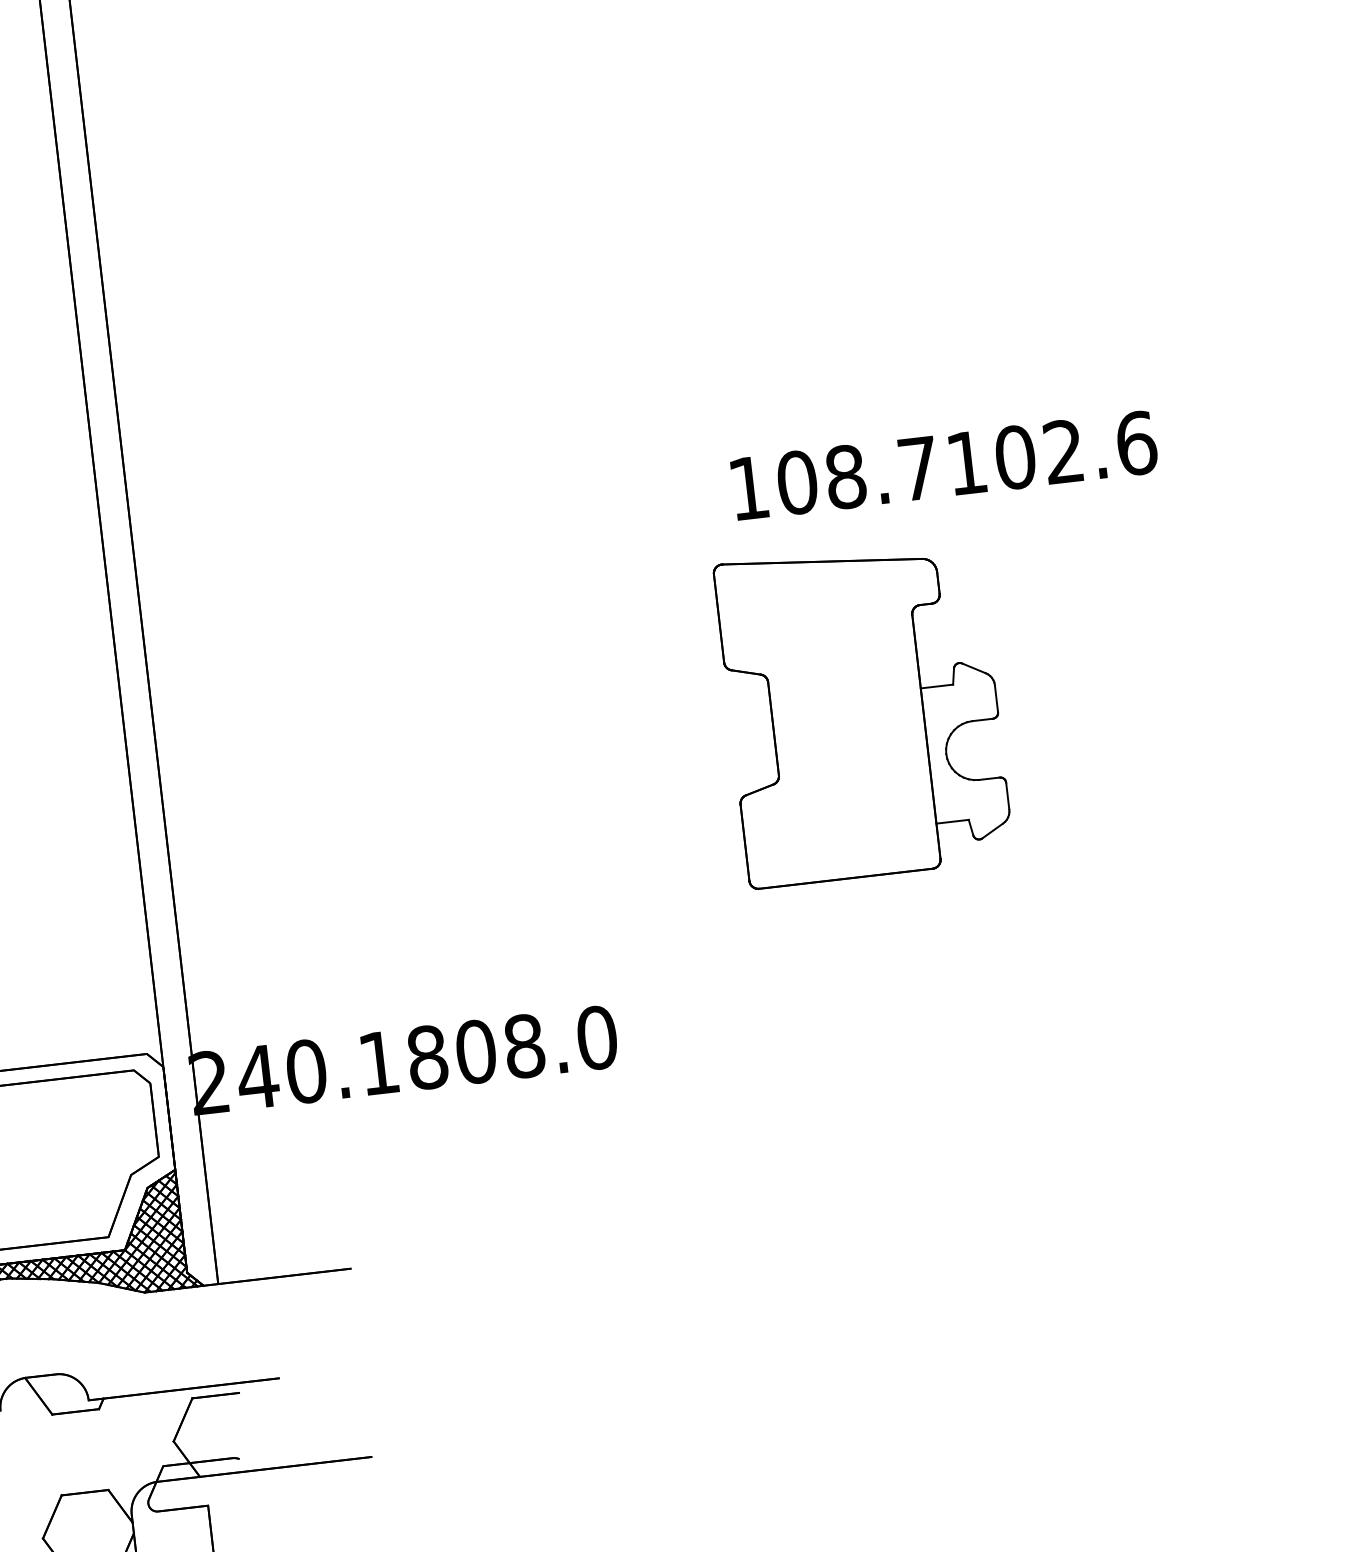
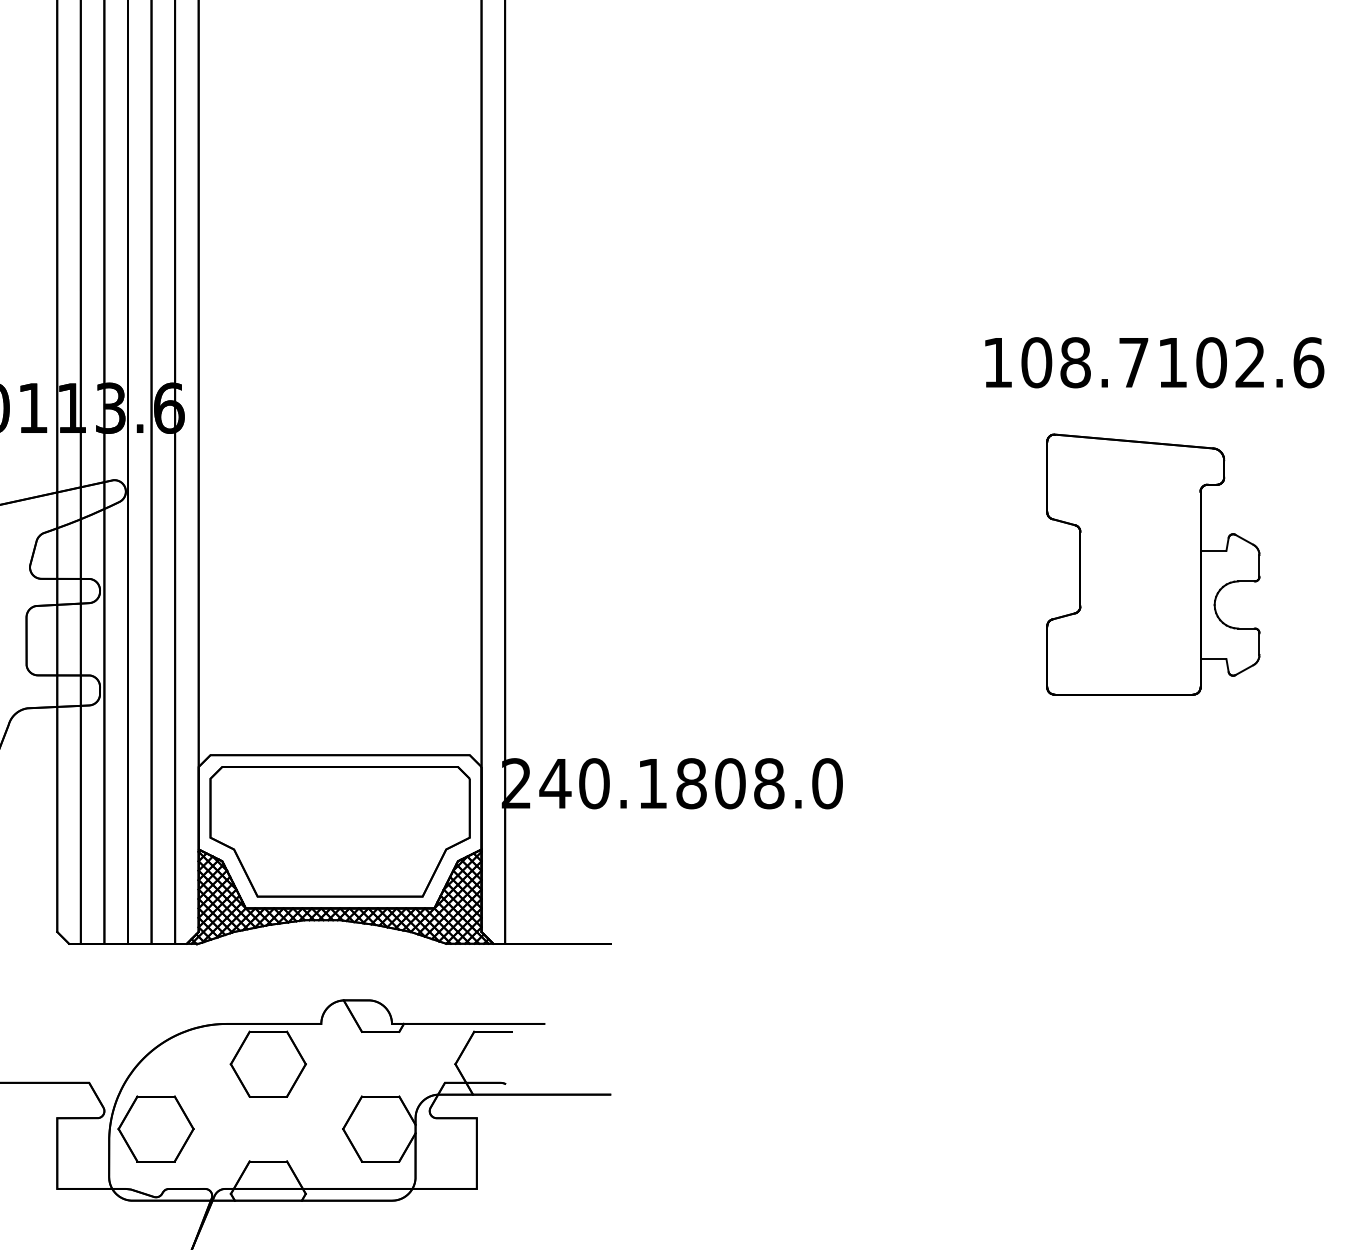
part: (864, 712) -> (1153, 564), moved

